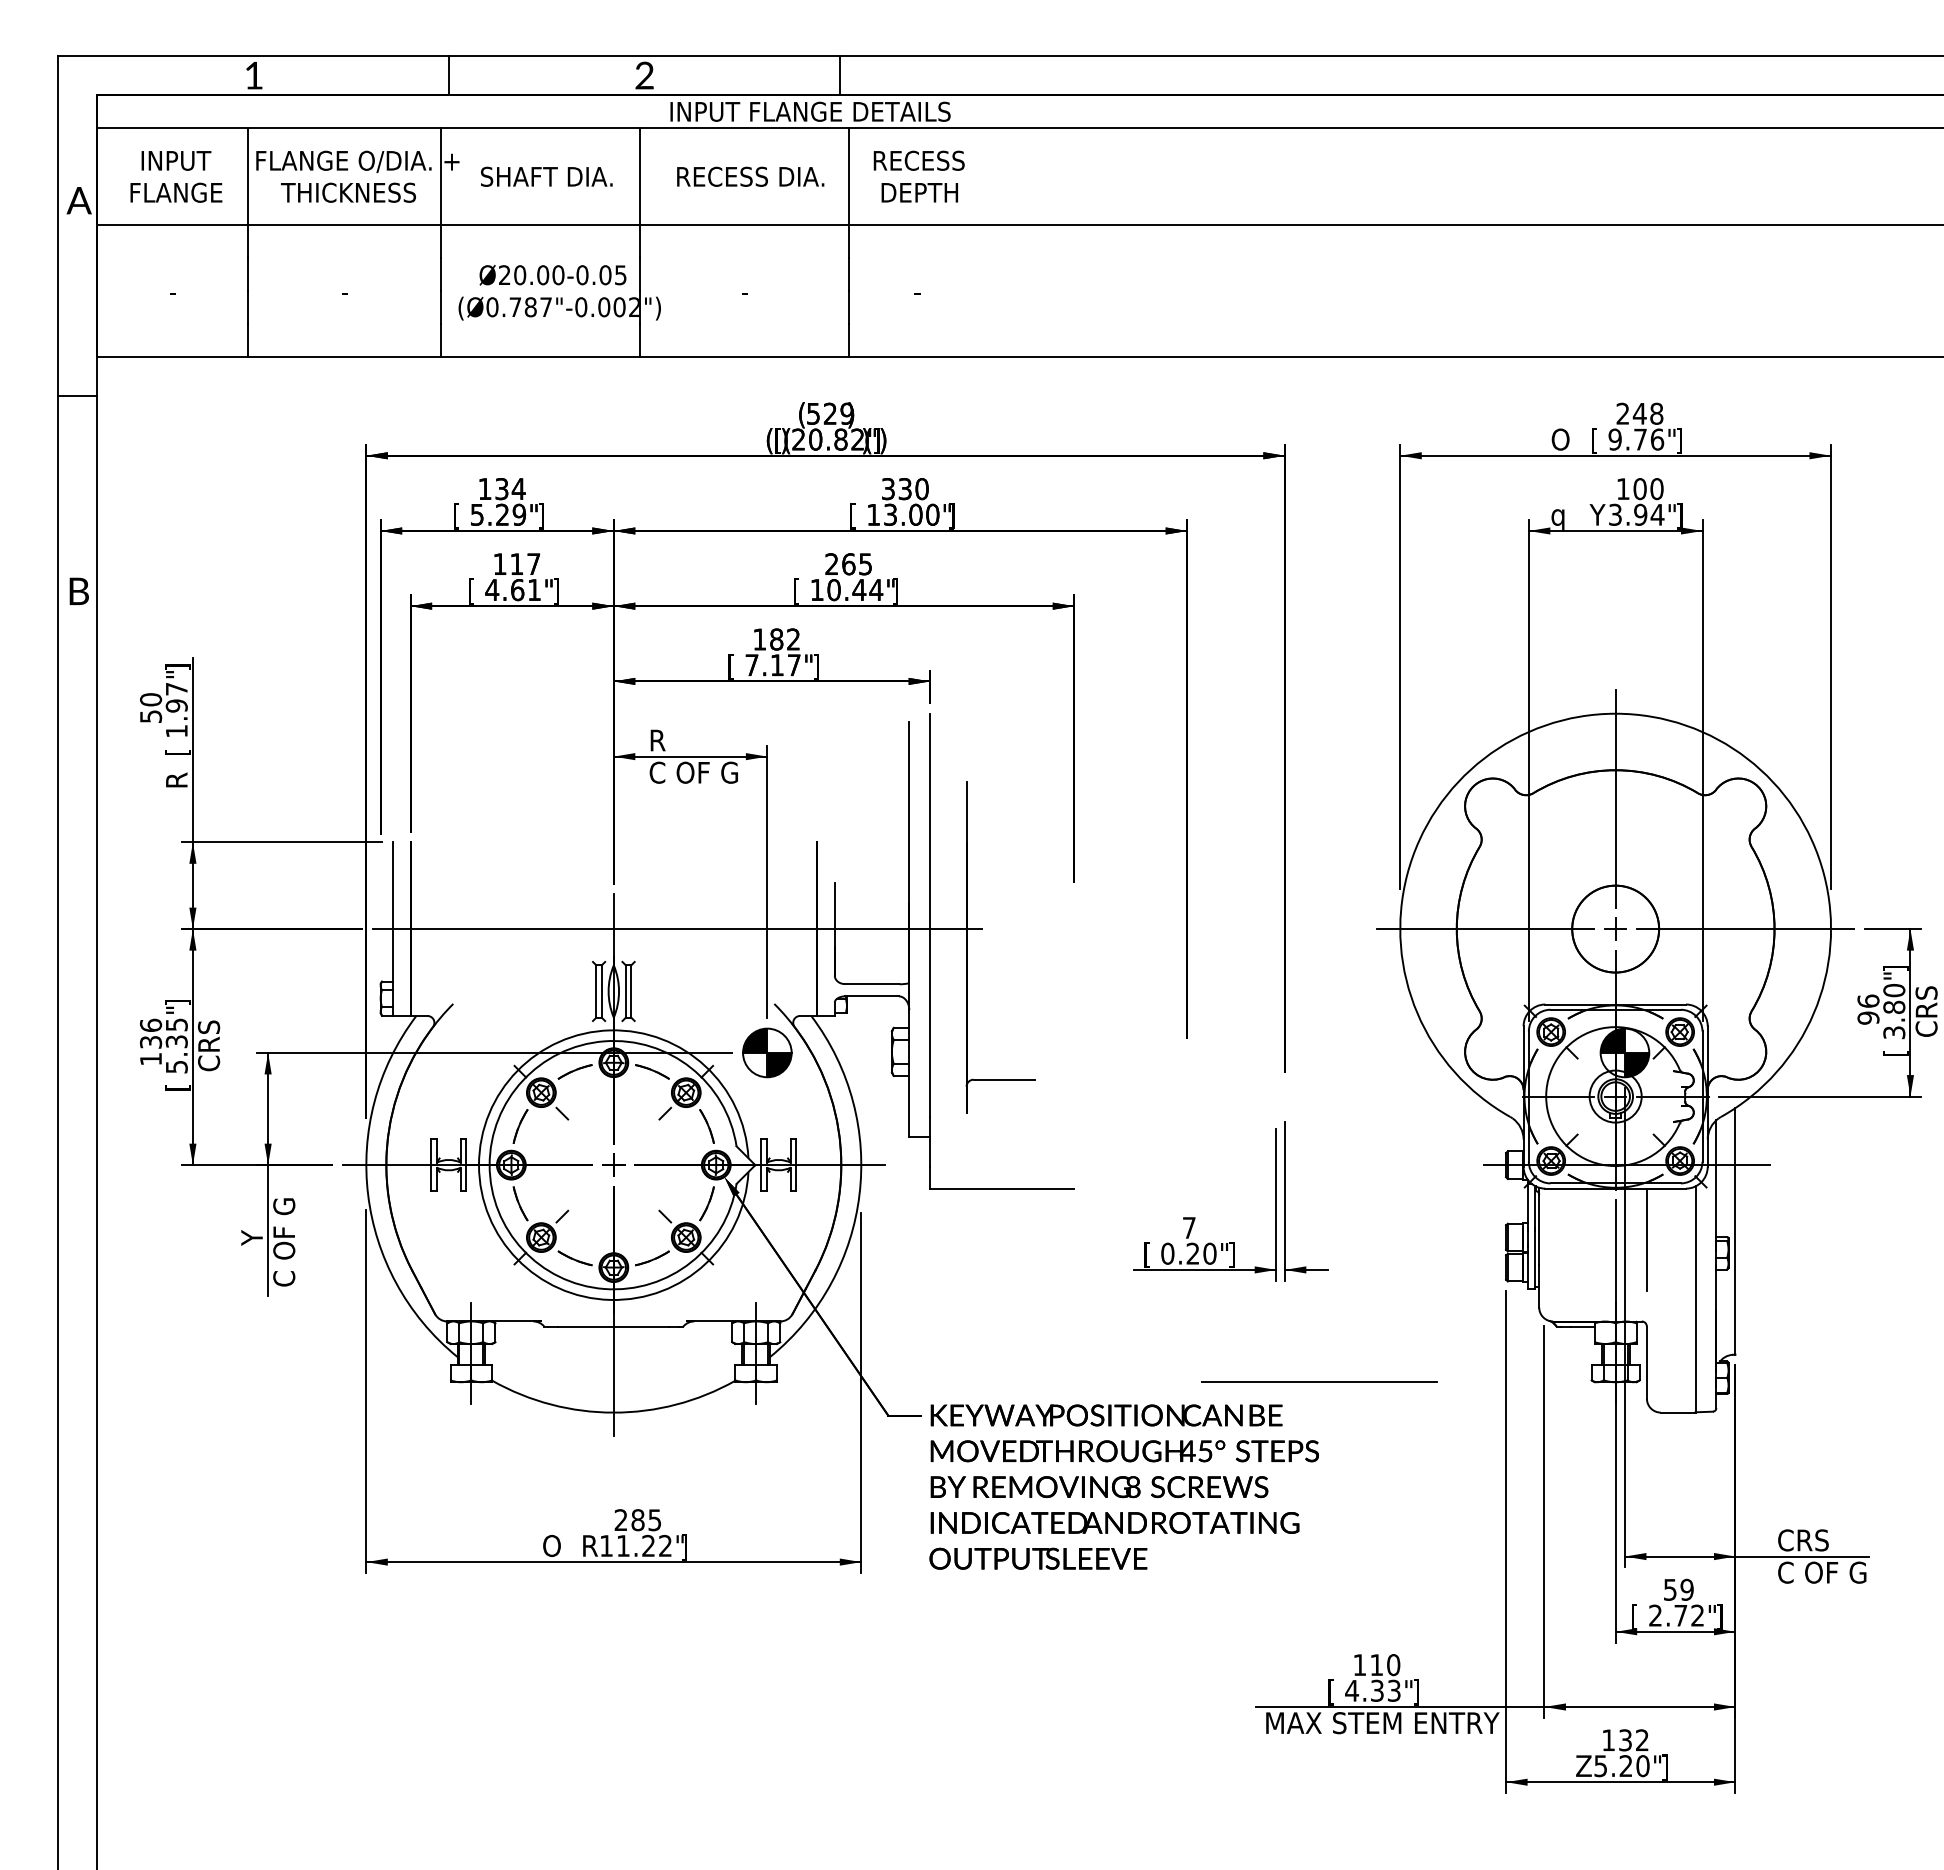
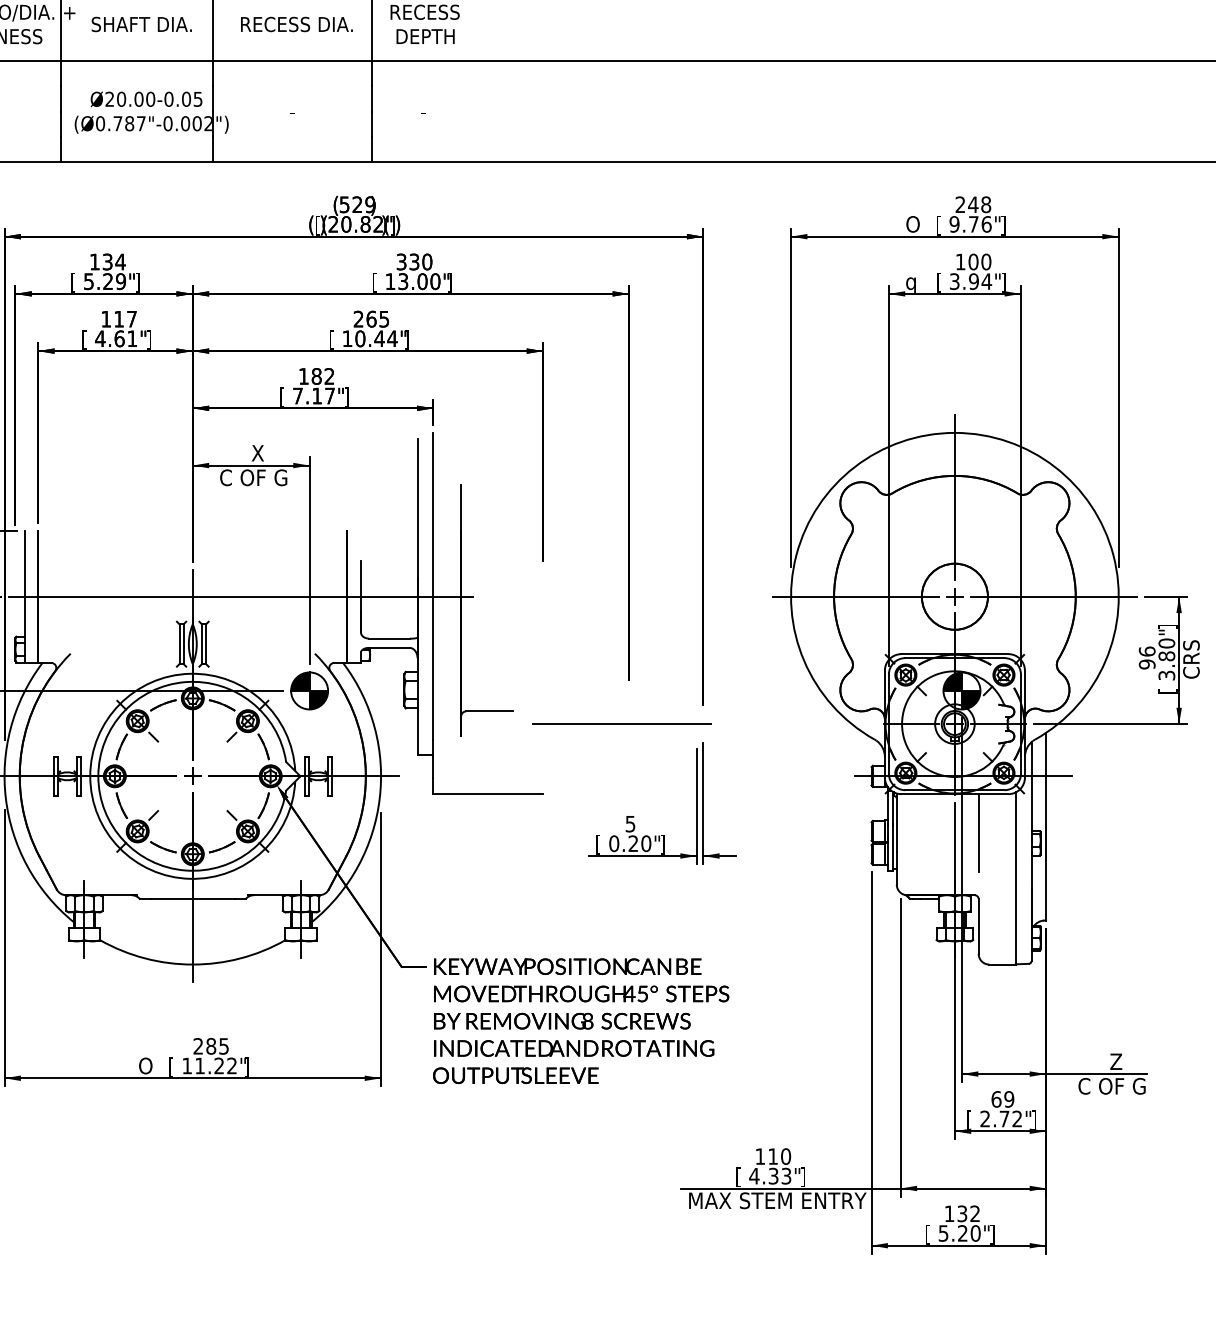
text: (1597, 516) -> (941, 282), Y -> [
text: (678, 740) -> (242, 453), R -> X
text: (1189, 1228) -> (630, 824), 7 -> 5
line: (1319, 1381) -> (621, 724), moved
text: (1806, 1540) -> (1100, 1061), CRS -> Z
text: (590, 1547) -> (175, 1067), R -> [
text: (1670, 1589) -> (996, 1099), 59 -> 69
text: (1583, 1767) -> (930, 1234), Z -> [

